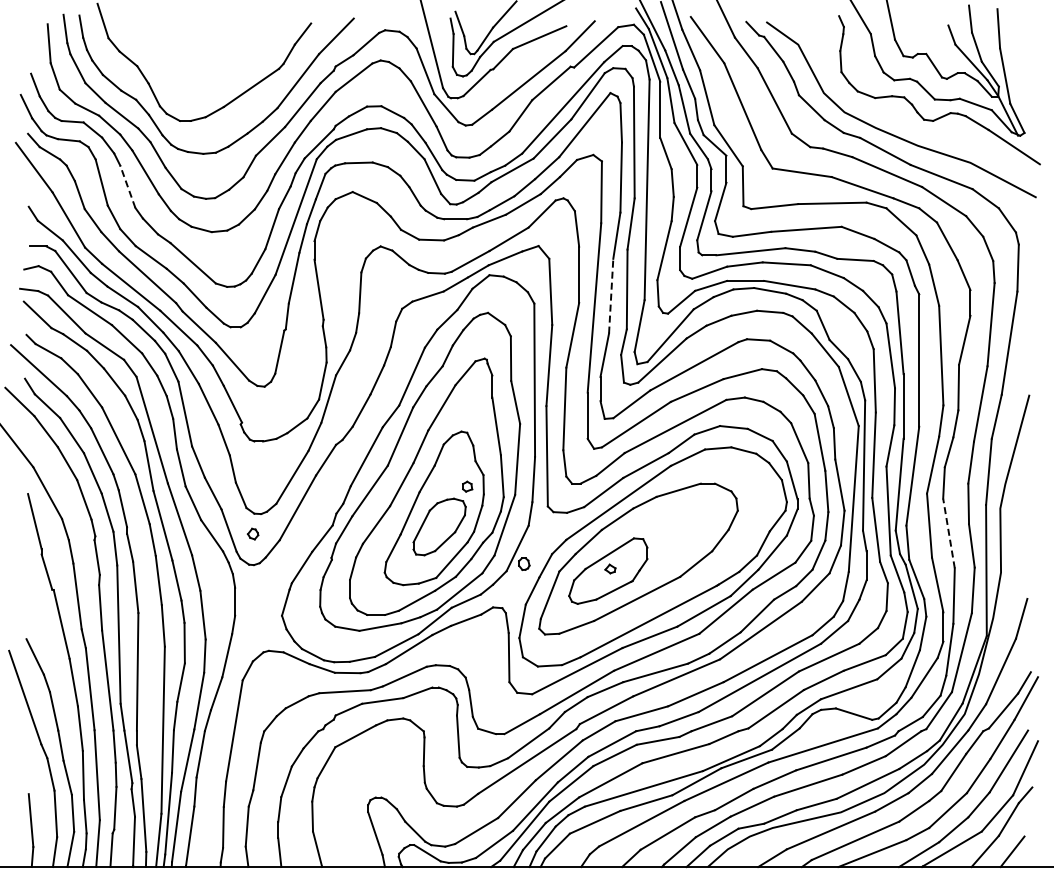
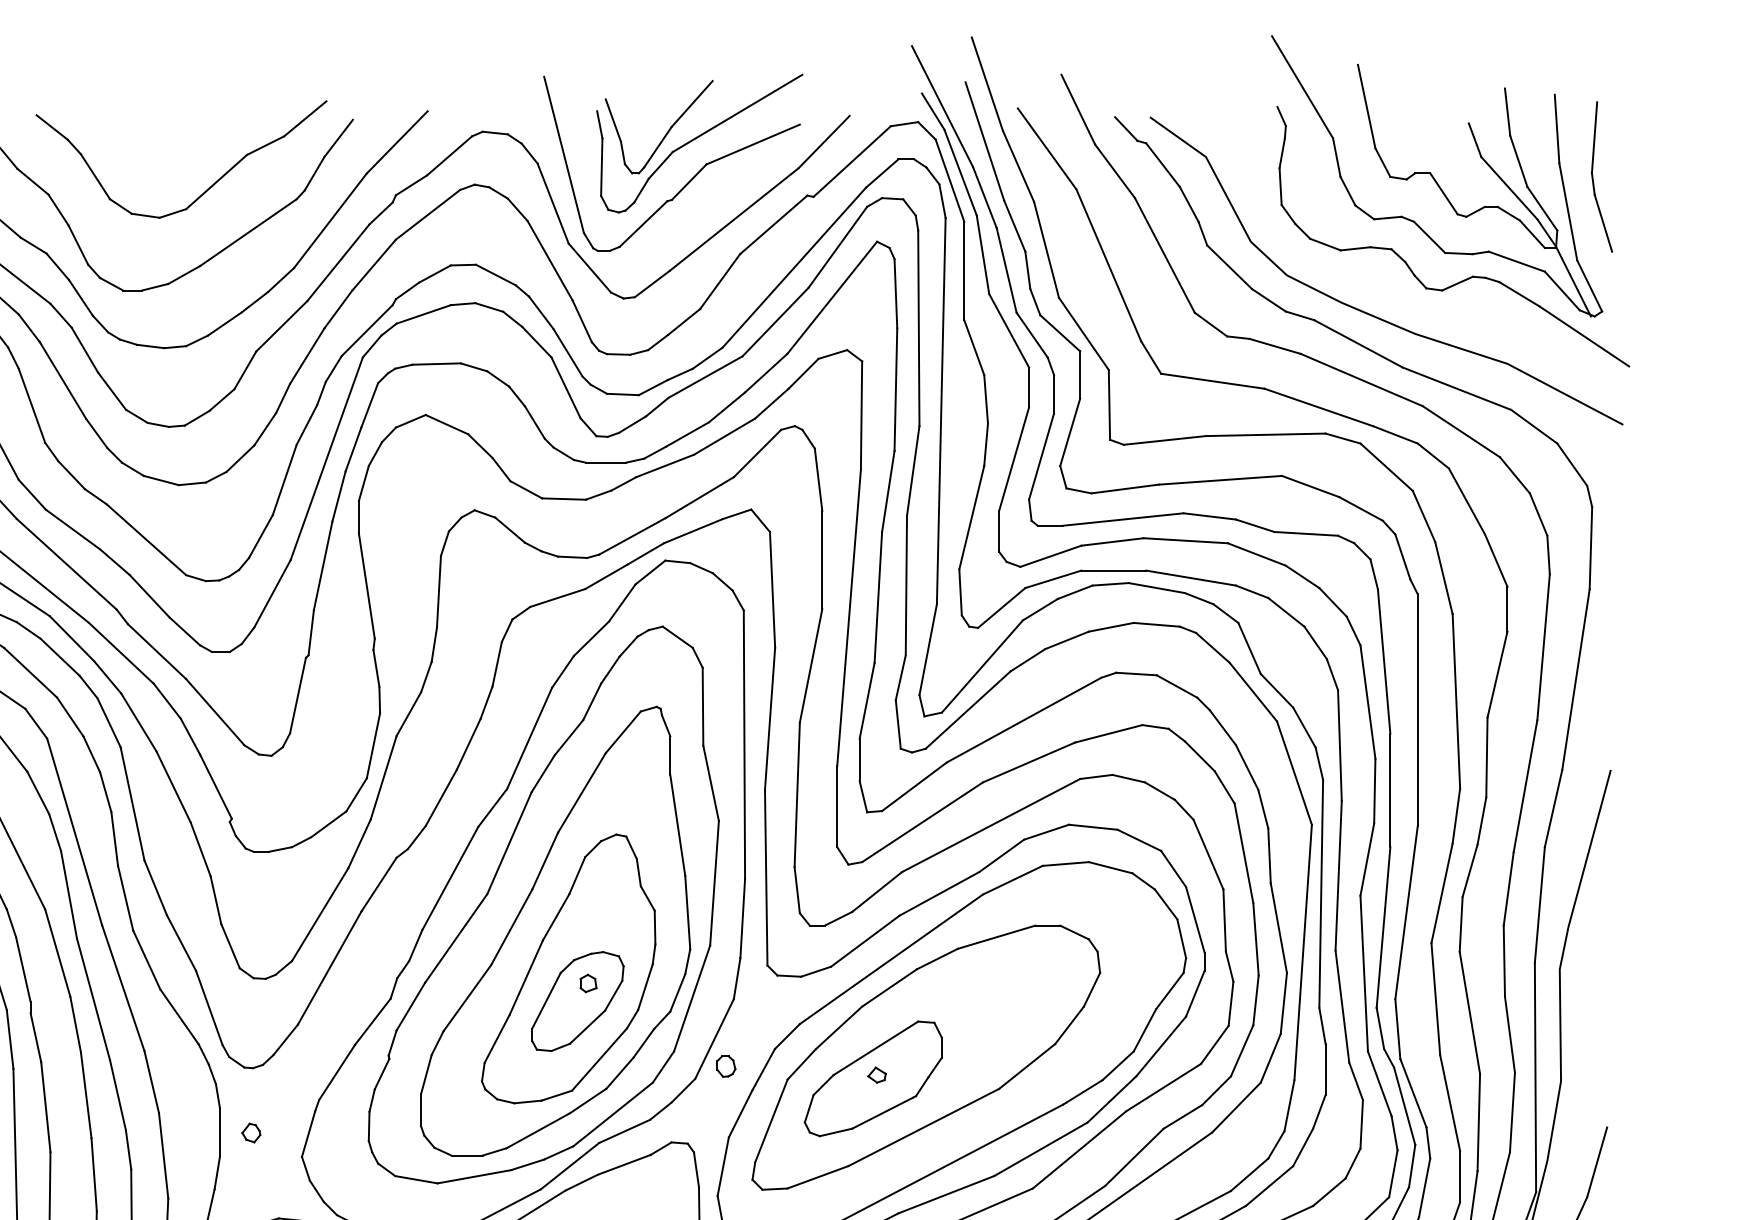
part: (1024, 55) -> (1602, 175), added
part: (227, 62) -> (206, 188), added
line: (127, 186) -> (31, 405), dashed -> solid
line: (611, 295) -> (878, 596), dashed -> solid
part: (467, 486) -> (588, 983), moved
part: (252, 533) -> (250, 1131), moved
line: (948, 533) -> (1469, 1012), dashed -> solid

